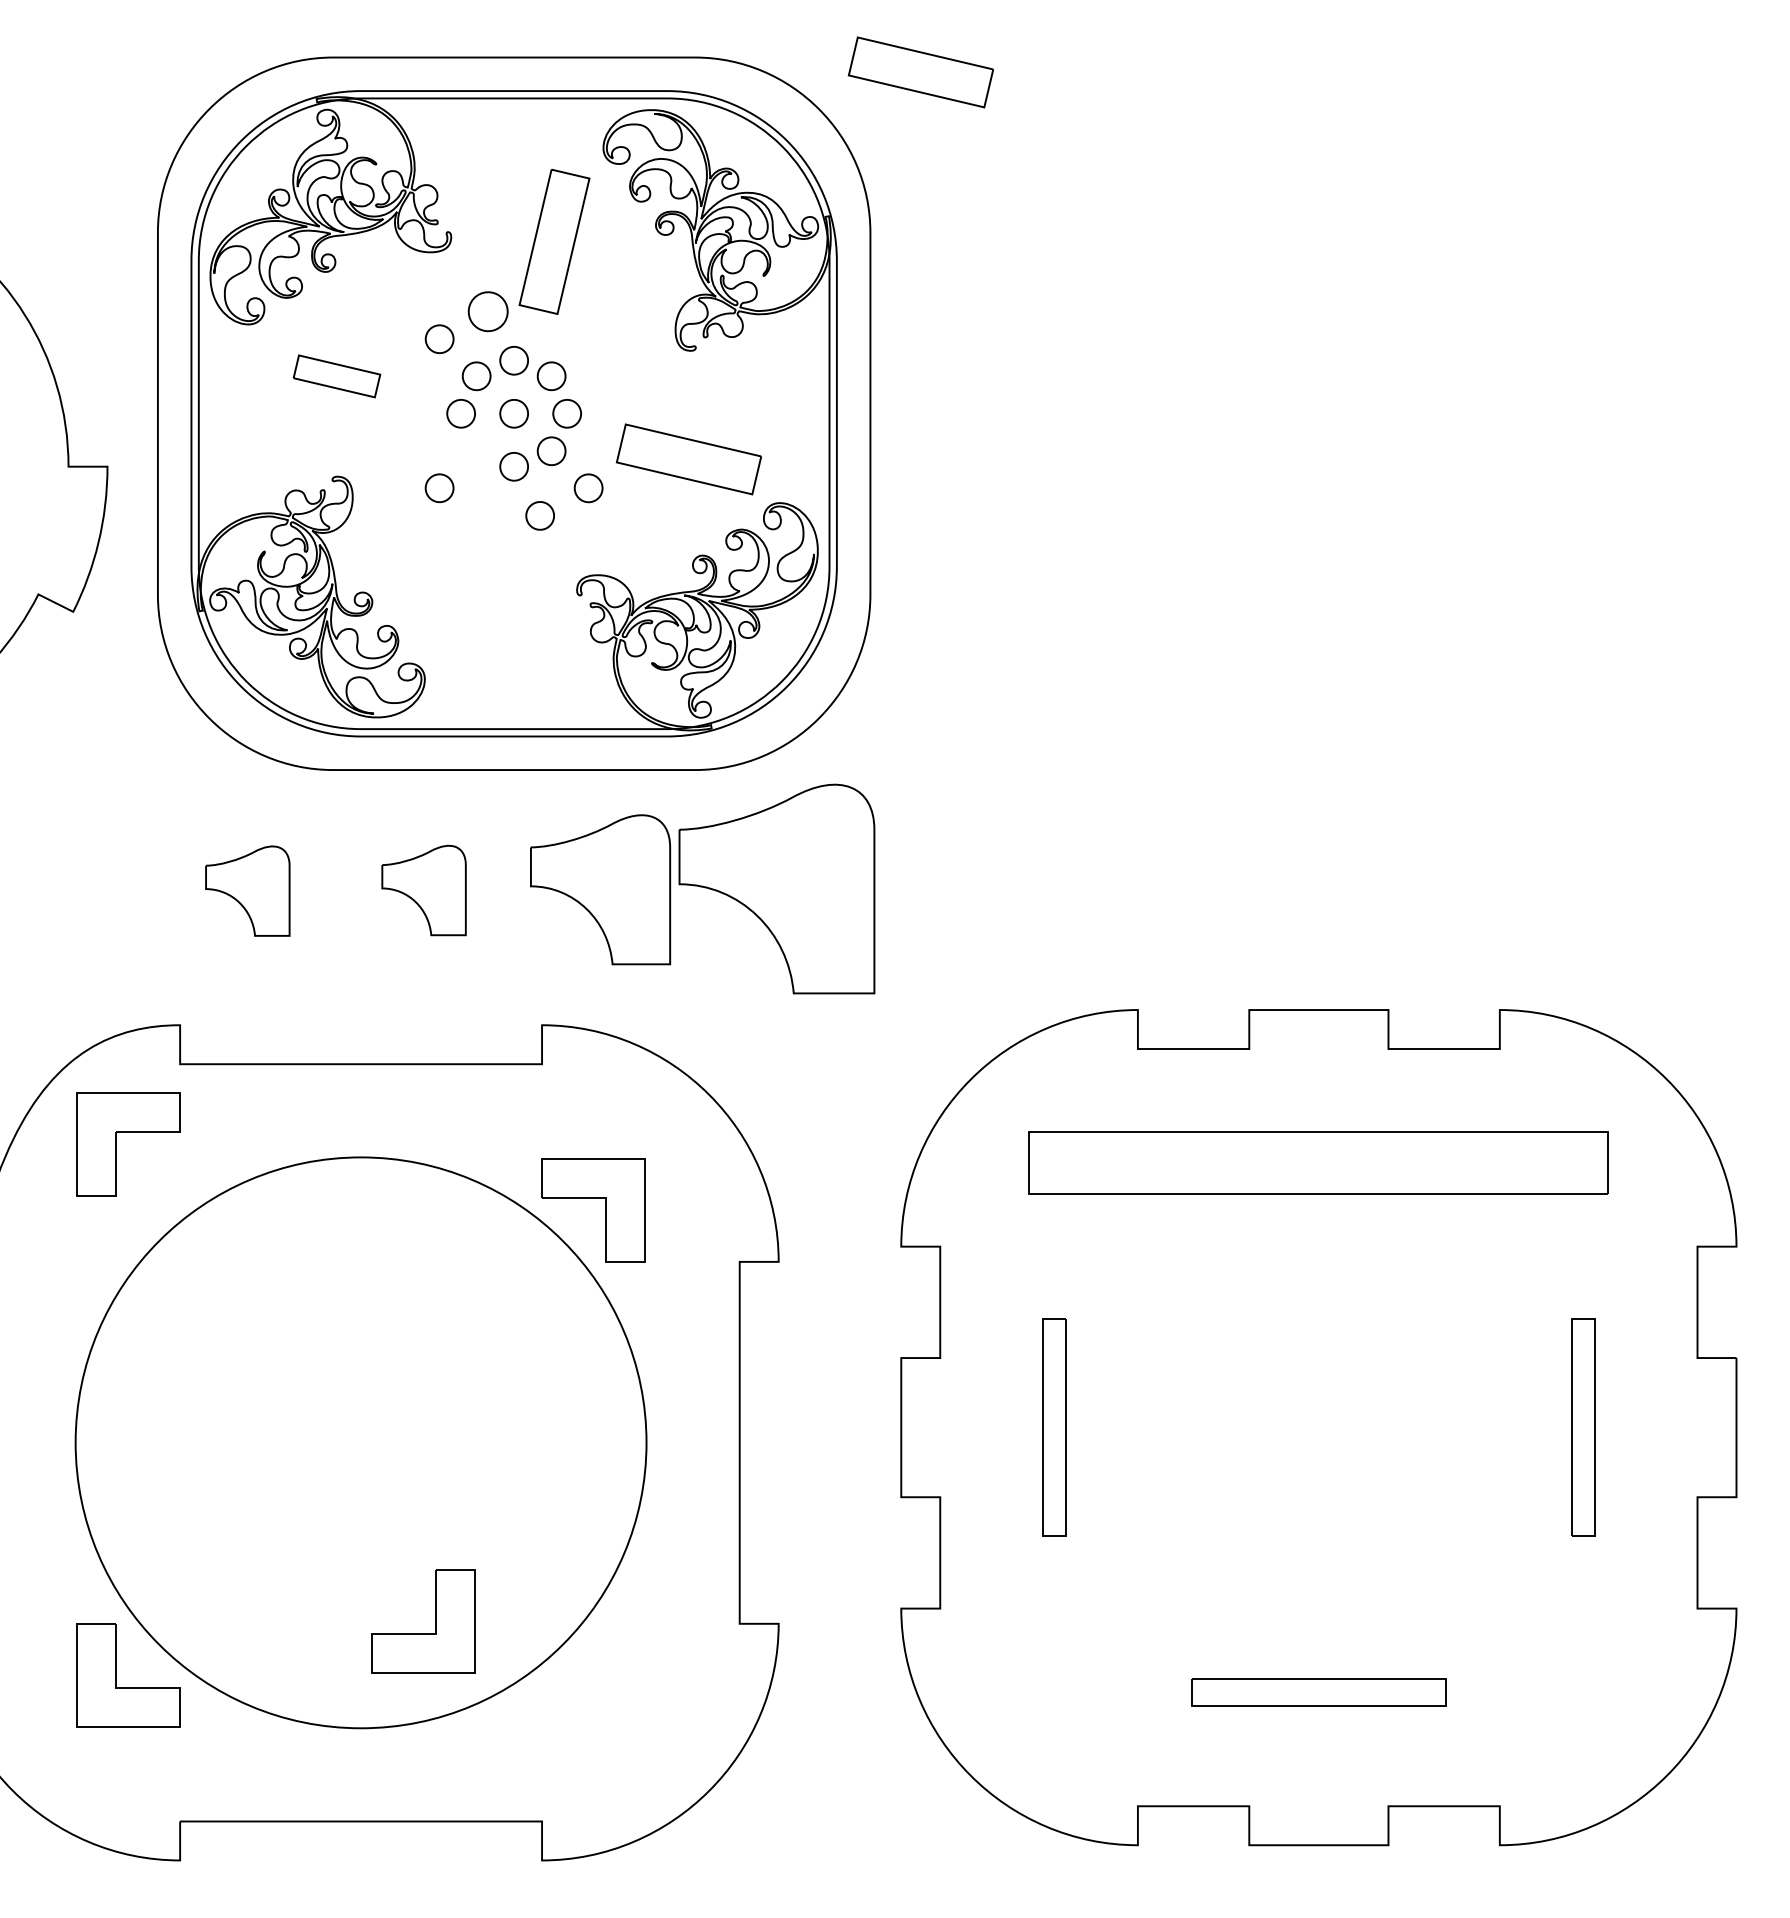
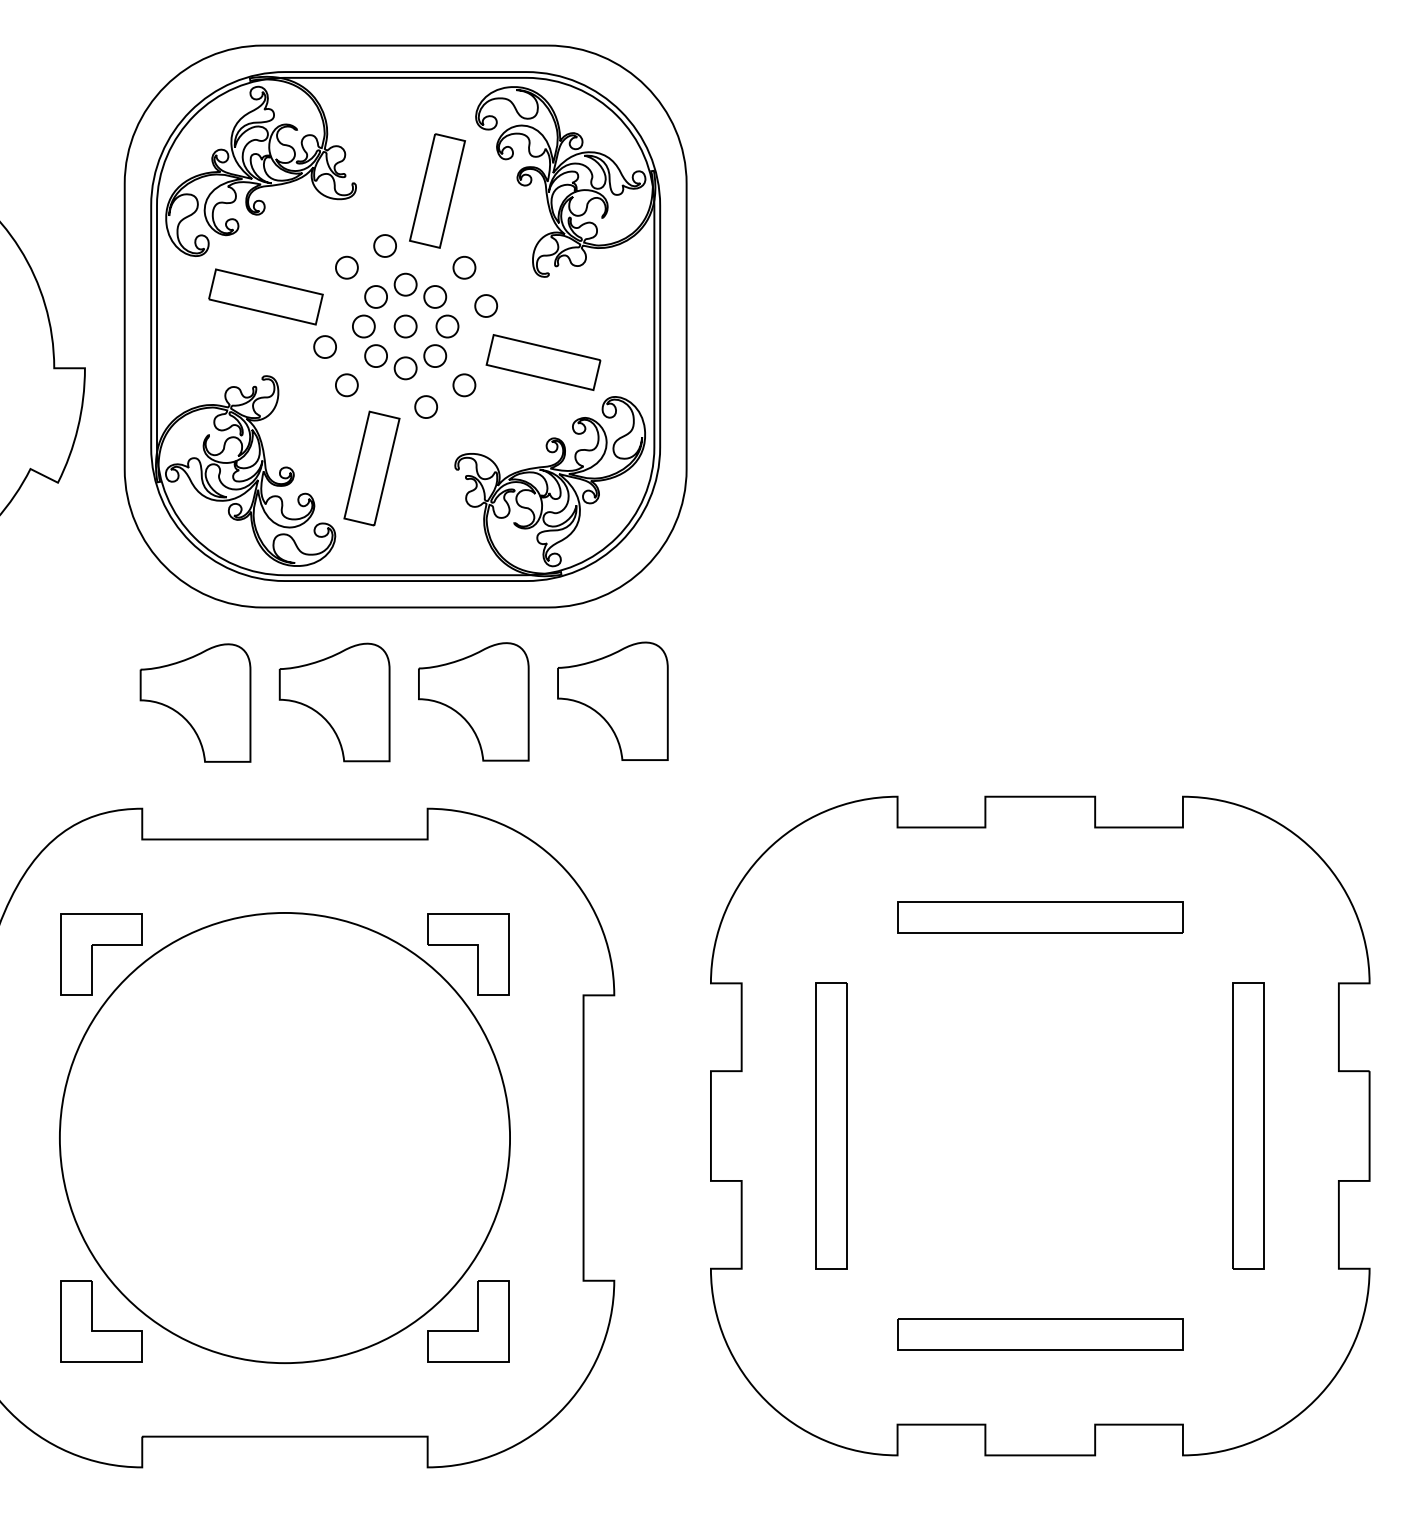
part: (920, 72) -> (726, 57), removed
part: (487, 311) -> (384, 245), size x0.71
part: (588, 339) -> (464, 267), added
part: (336, 376) -> (265, 297), size x1.67
part: (616, 387) -> (486, 305), added
part: (411, 439) -> (324, 346), added
part: (476, 450) -> (375, 355), added
part: (471, 593) -> (372, 468), added
part: (776, 888) -> (612, 700), size x0.71
part: (247, 890) -> (195, 702), size x1.67
part: (423, 890) -> (334, 702), size x1.67
part: (128, 1132) -> (101, 945), moved
part: (1318, 1163) -> (1039, 917), size x0.62
part: (1054, 1427) -> (831, 1125), size x1.67
part: (1583, 1427) -> (1248, 1125), size x1.67
part: (435, 1621) -> (477, 1321), moved
part: (1318, 1692) -> (1039, 1334), size x1.43

